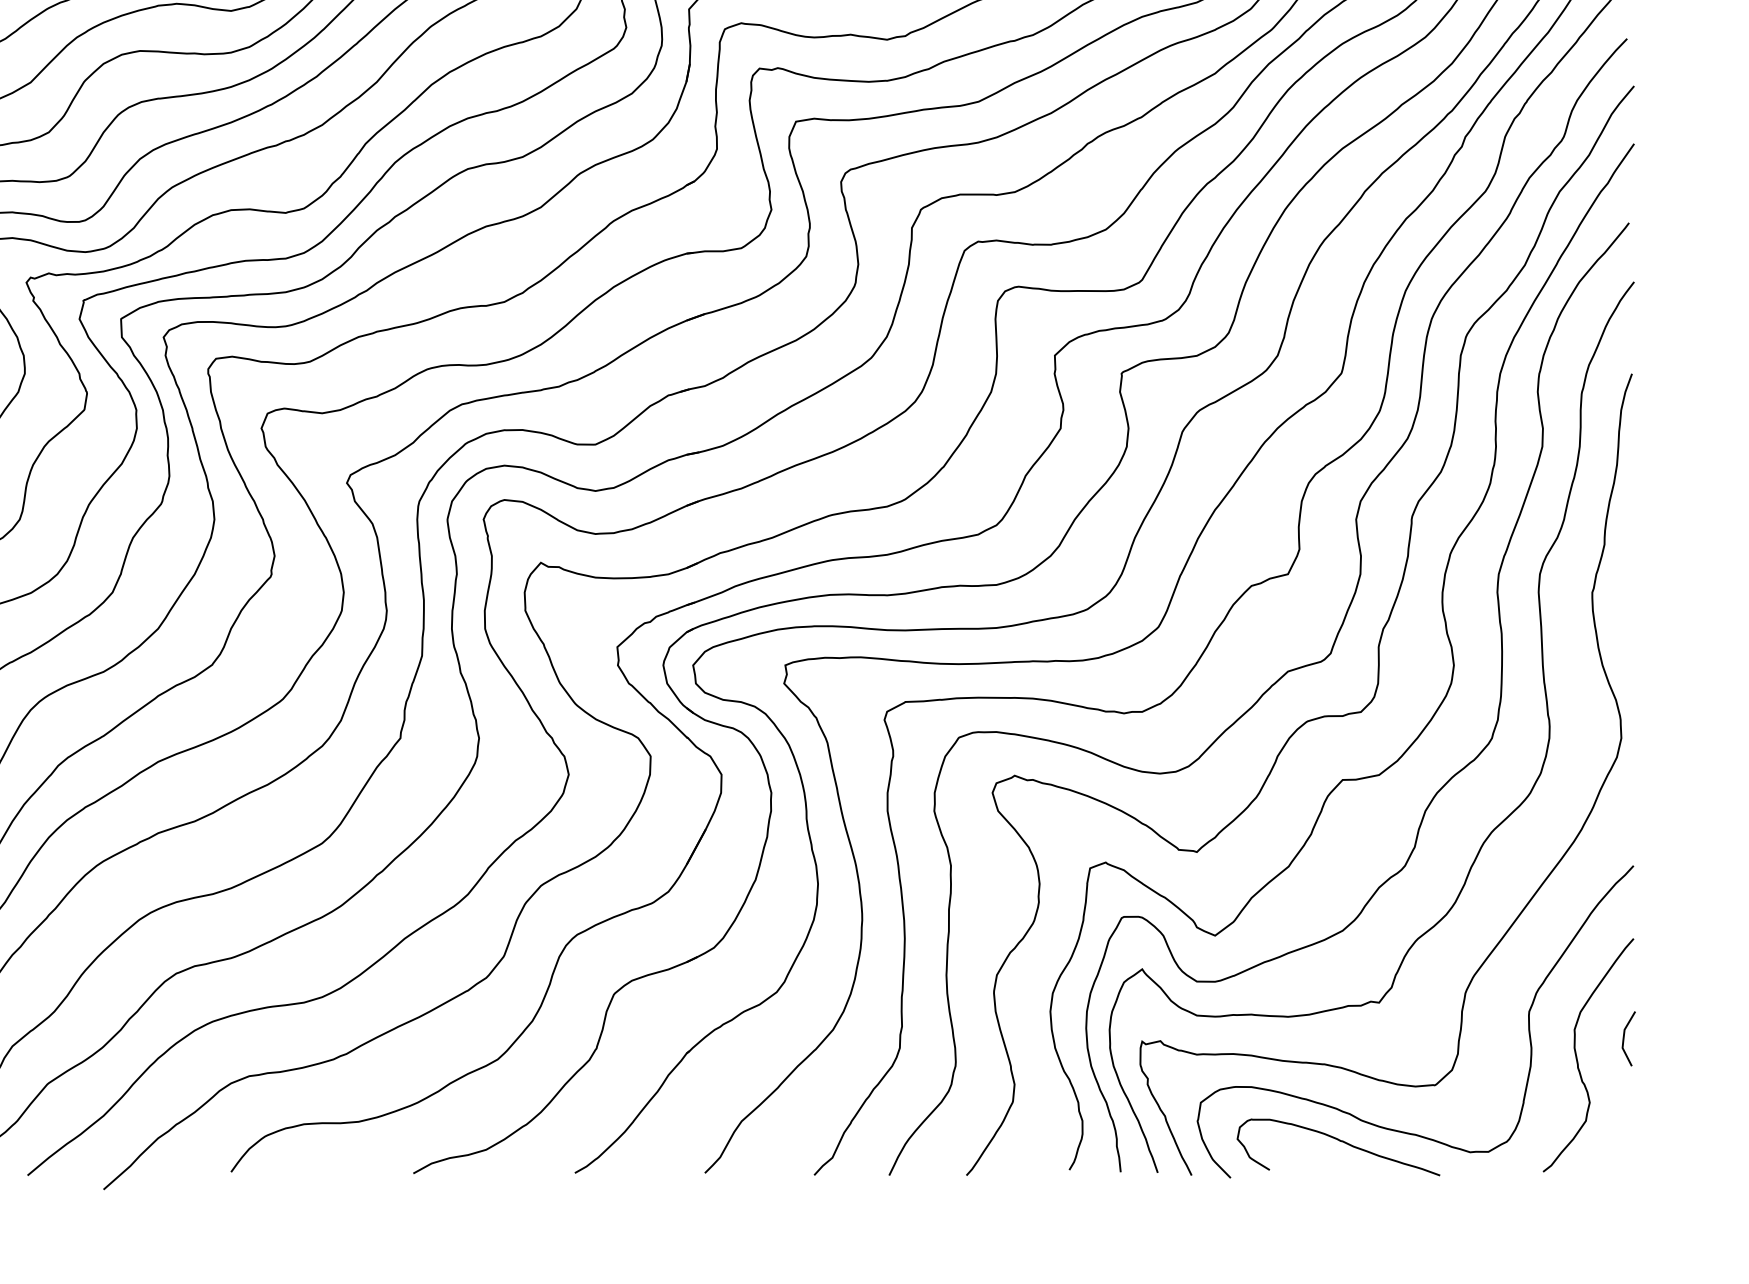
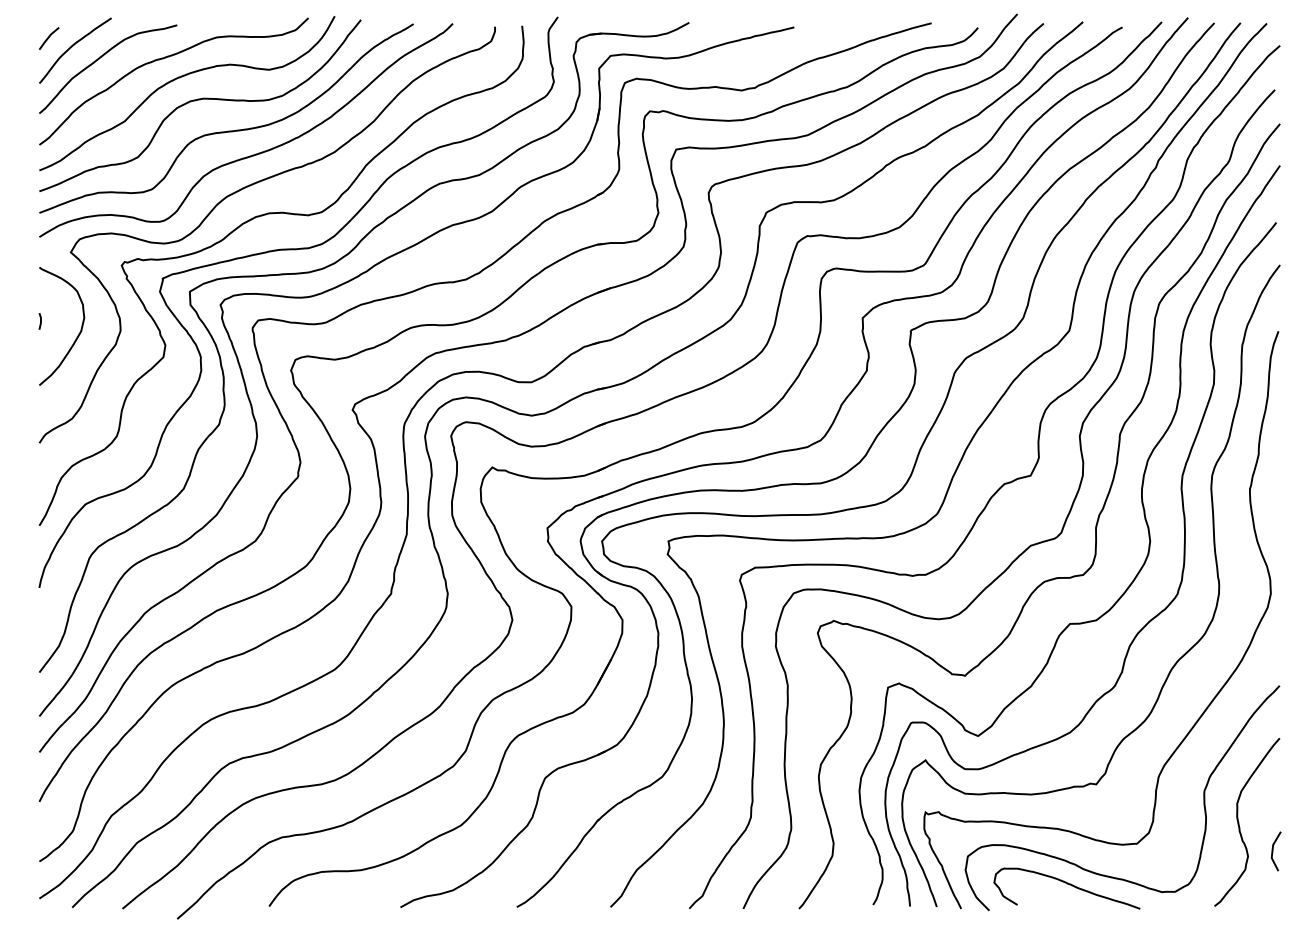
line: (1625, 1038) -> (1273, 851), moved

